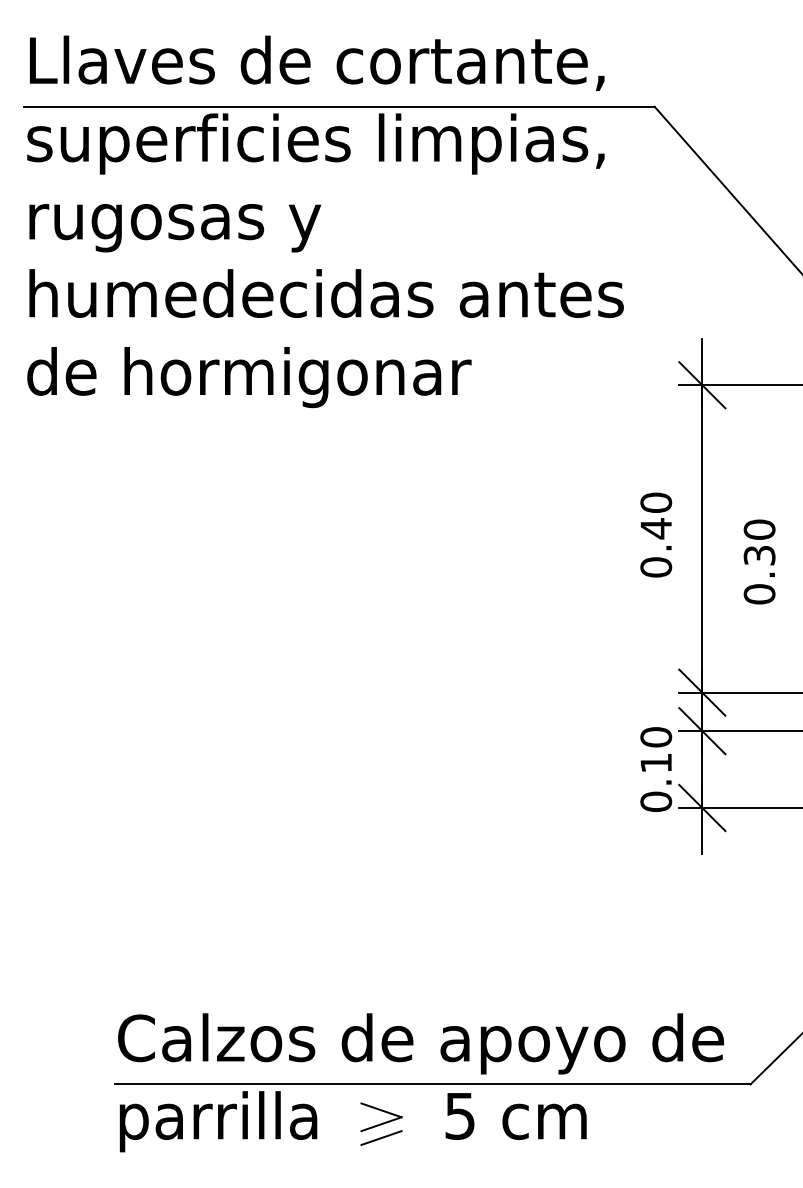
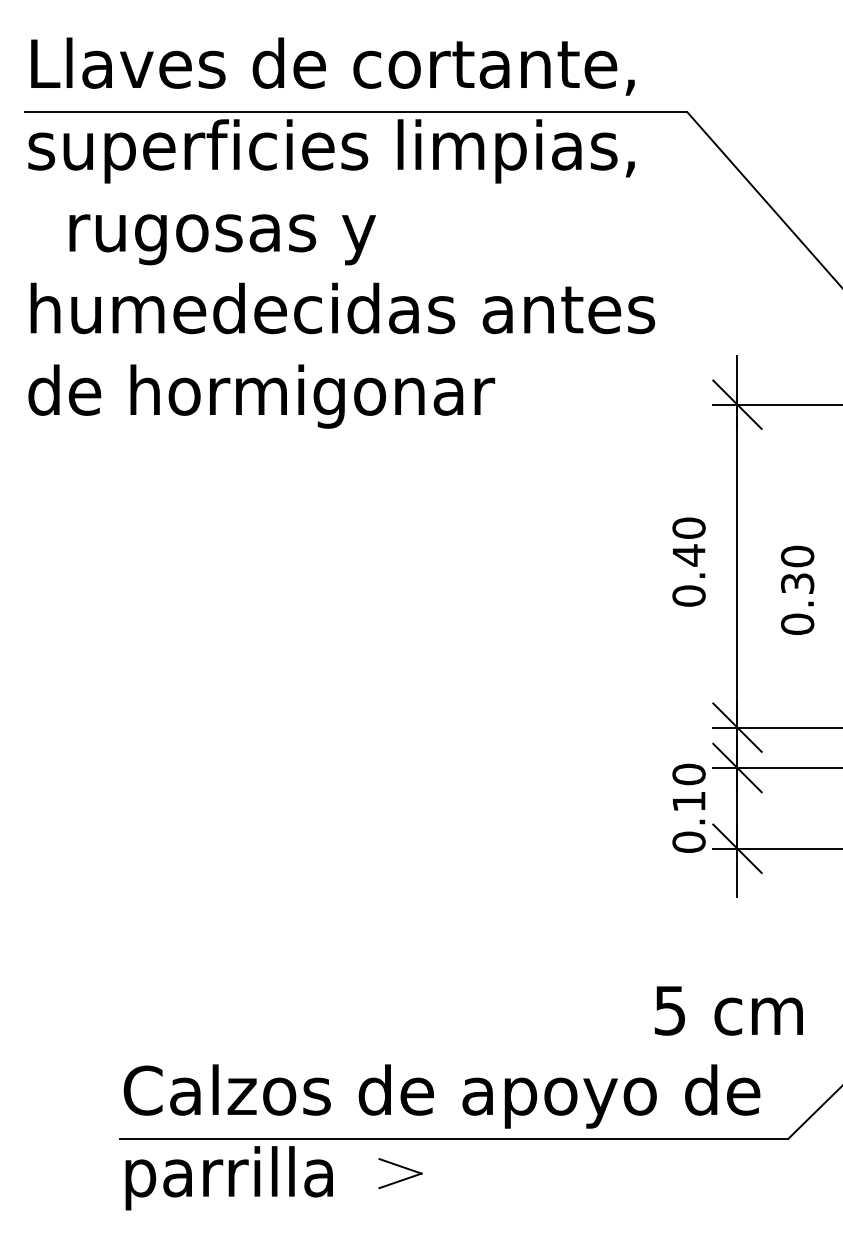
text: (175, 228) -> (222, 240), moved
text: (515, 1116) -> (728, 1011), moved
line: (381, 1137) -> (400, 1194), removed

